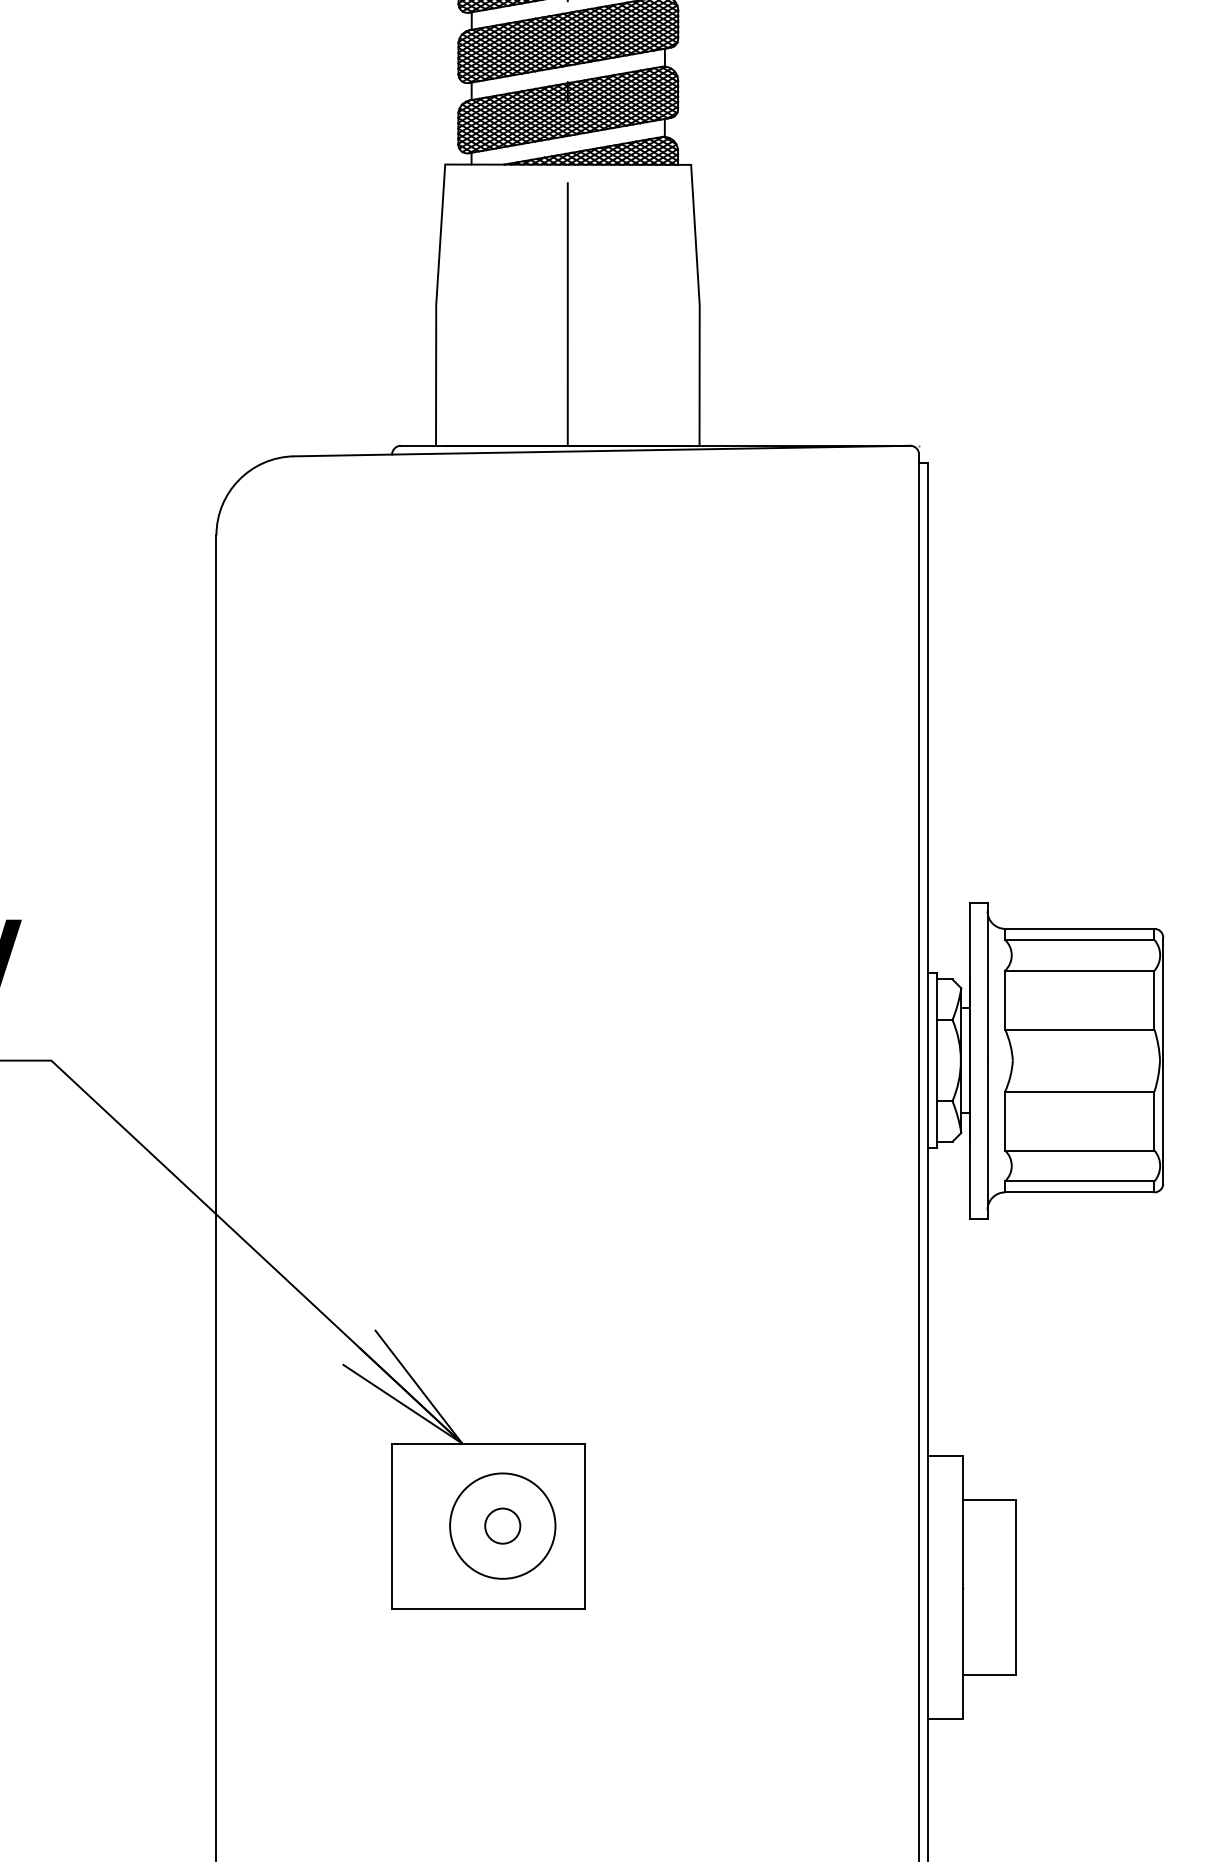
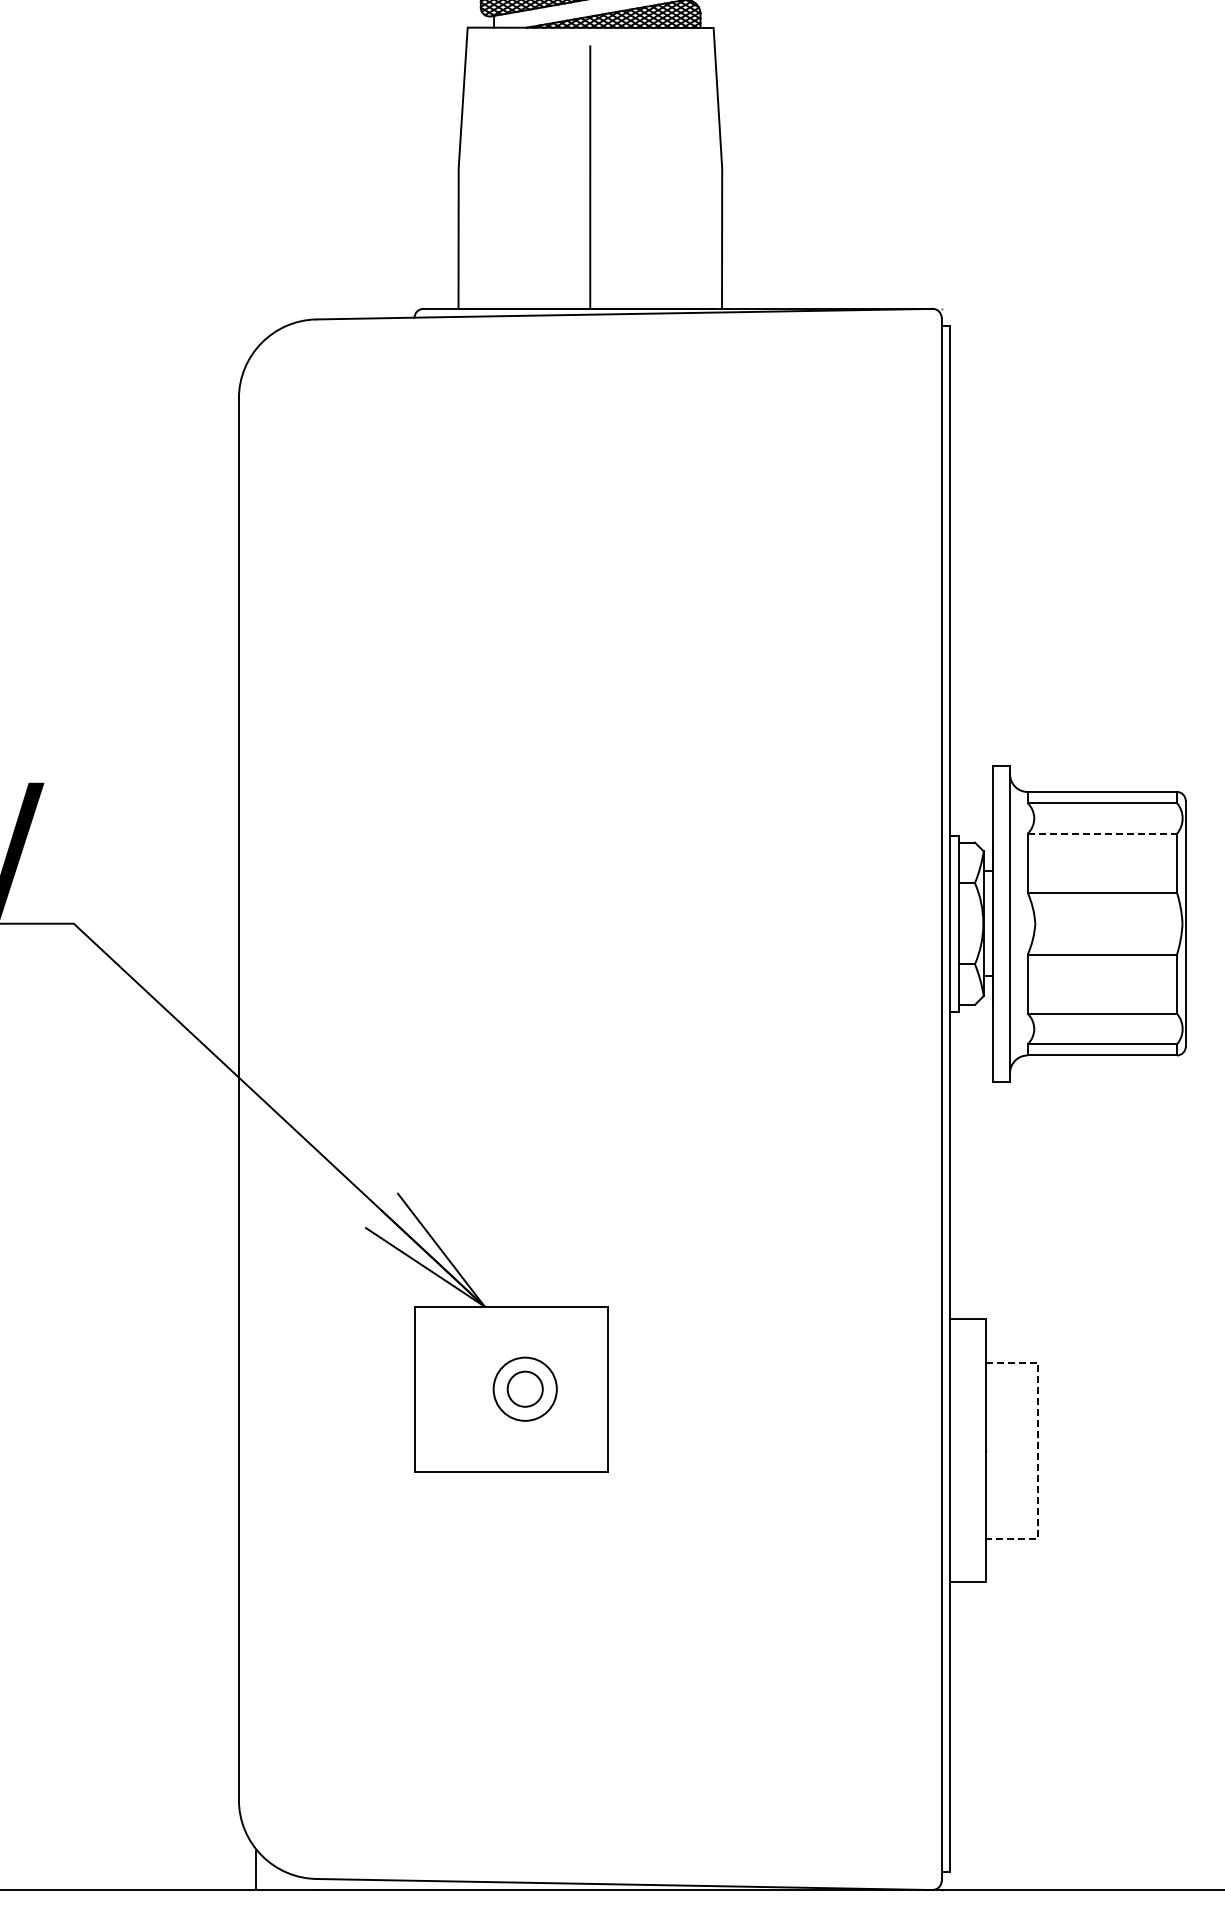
line: (1080, 970) -> (1102, 833), solid -> dashed
circle: (502, 1525) -> (524, 1388), size x0.6
line: (1016, 1587) -> (1038, 1450), solid -> dashed

